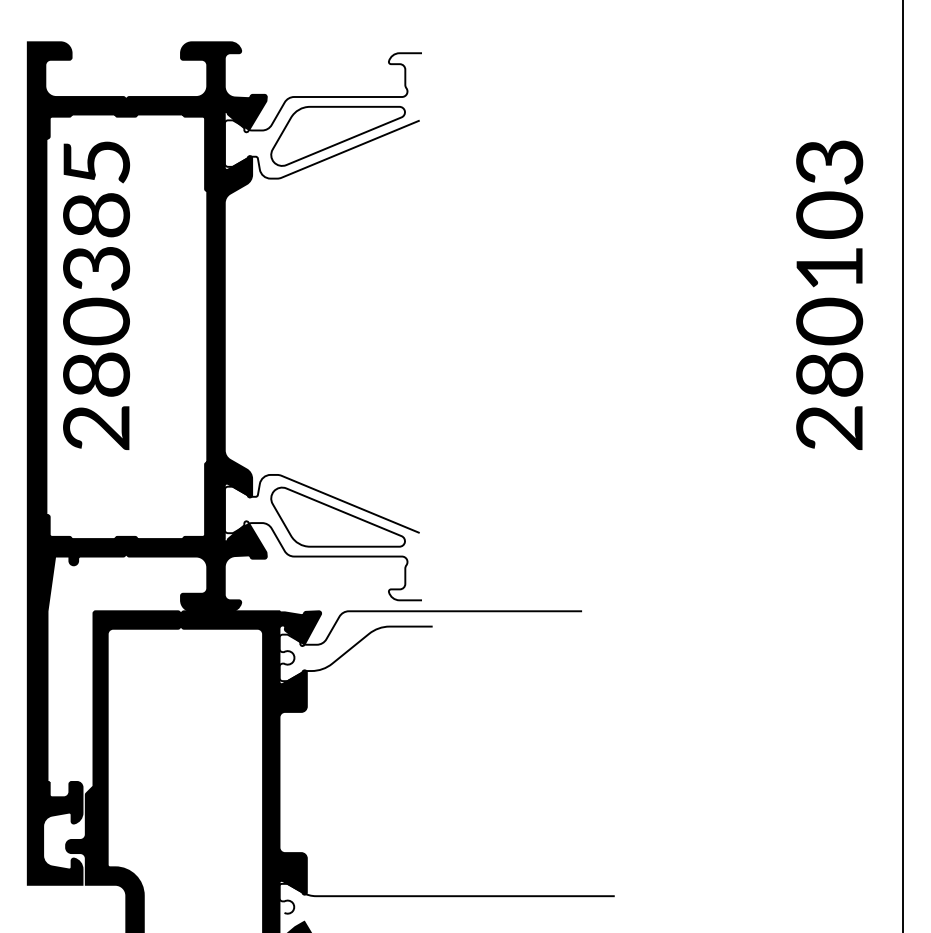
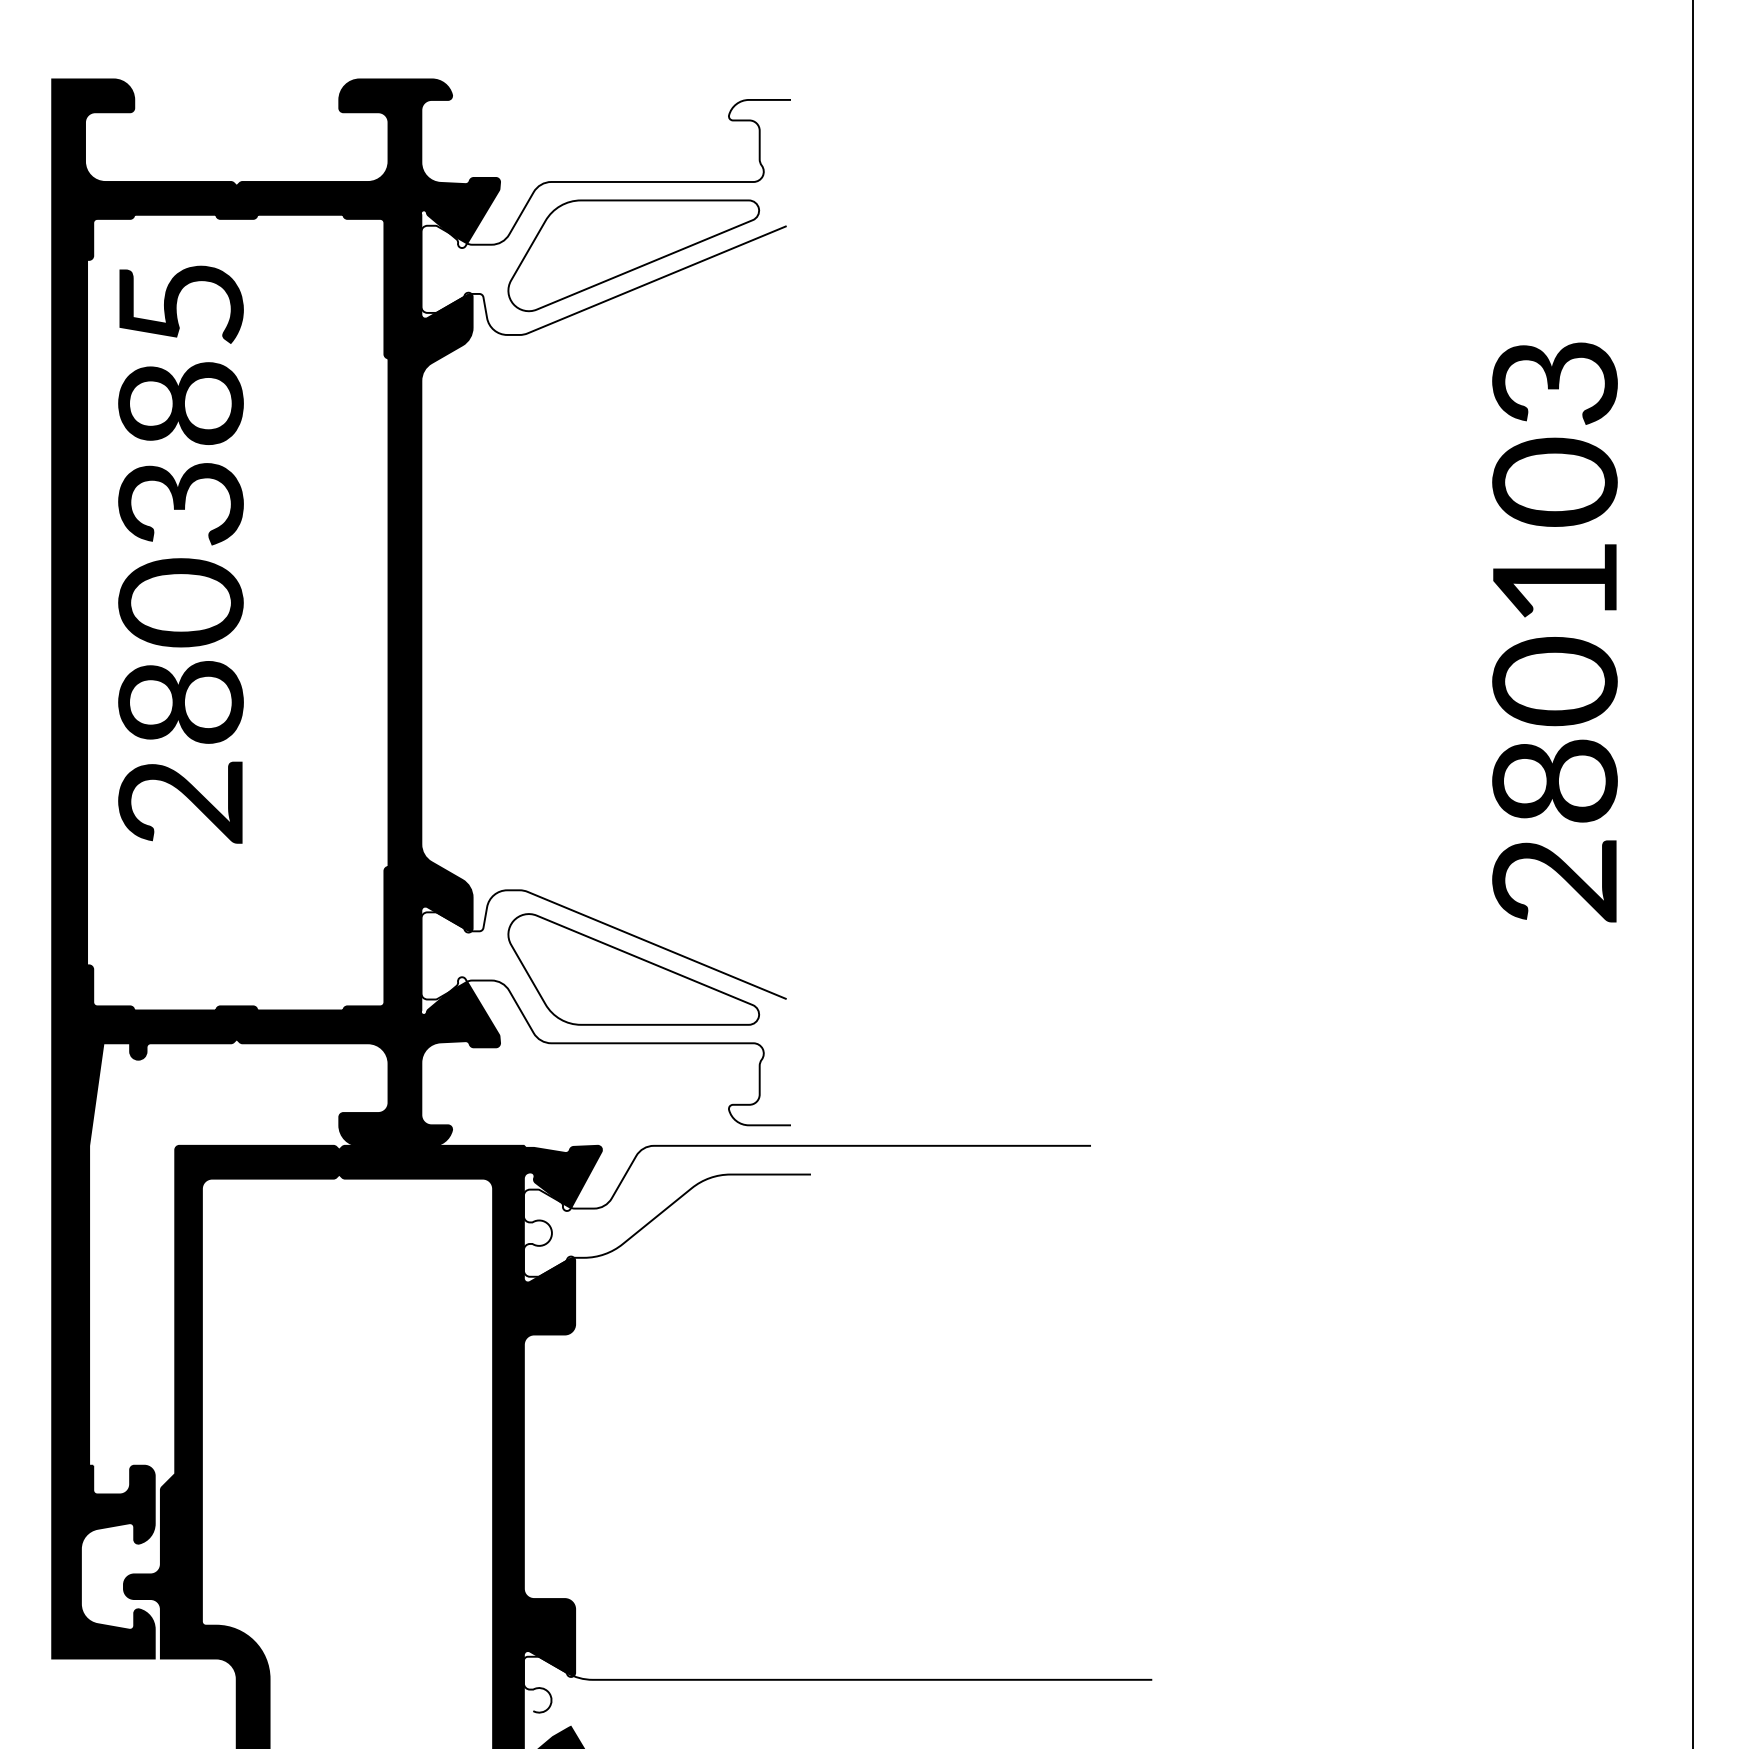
text: (829, 294) -> (1554, 630), moved

